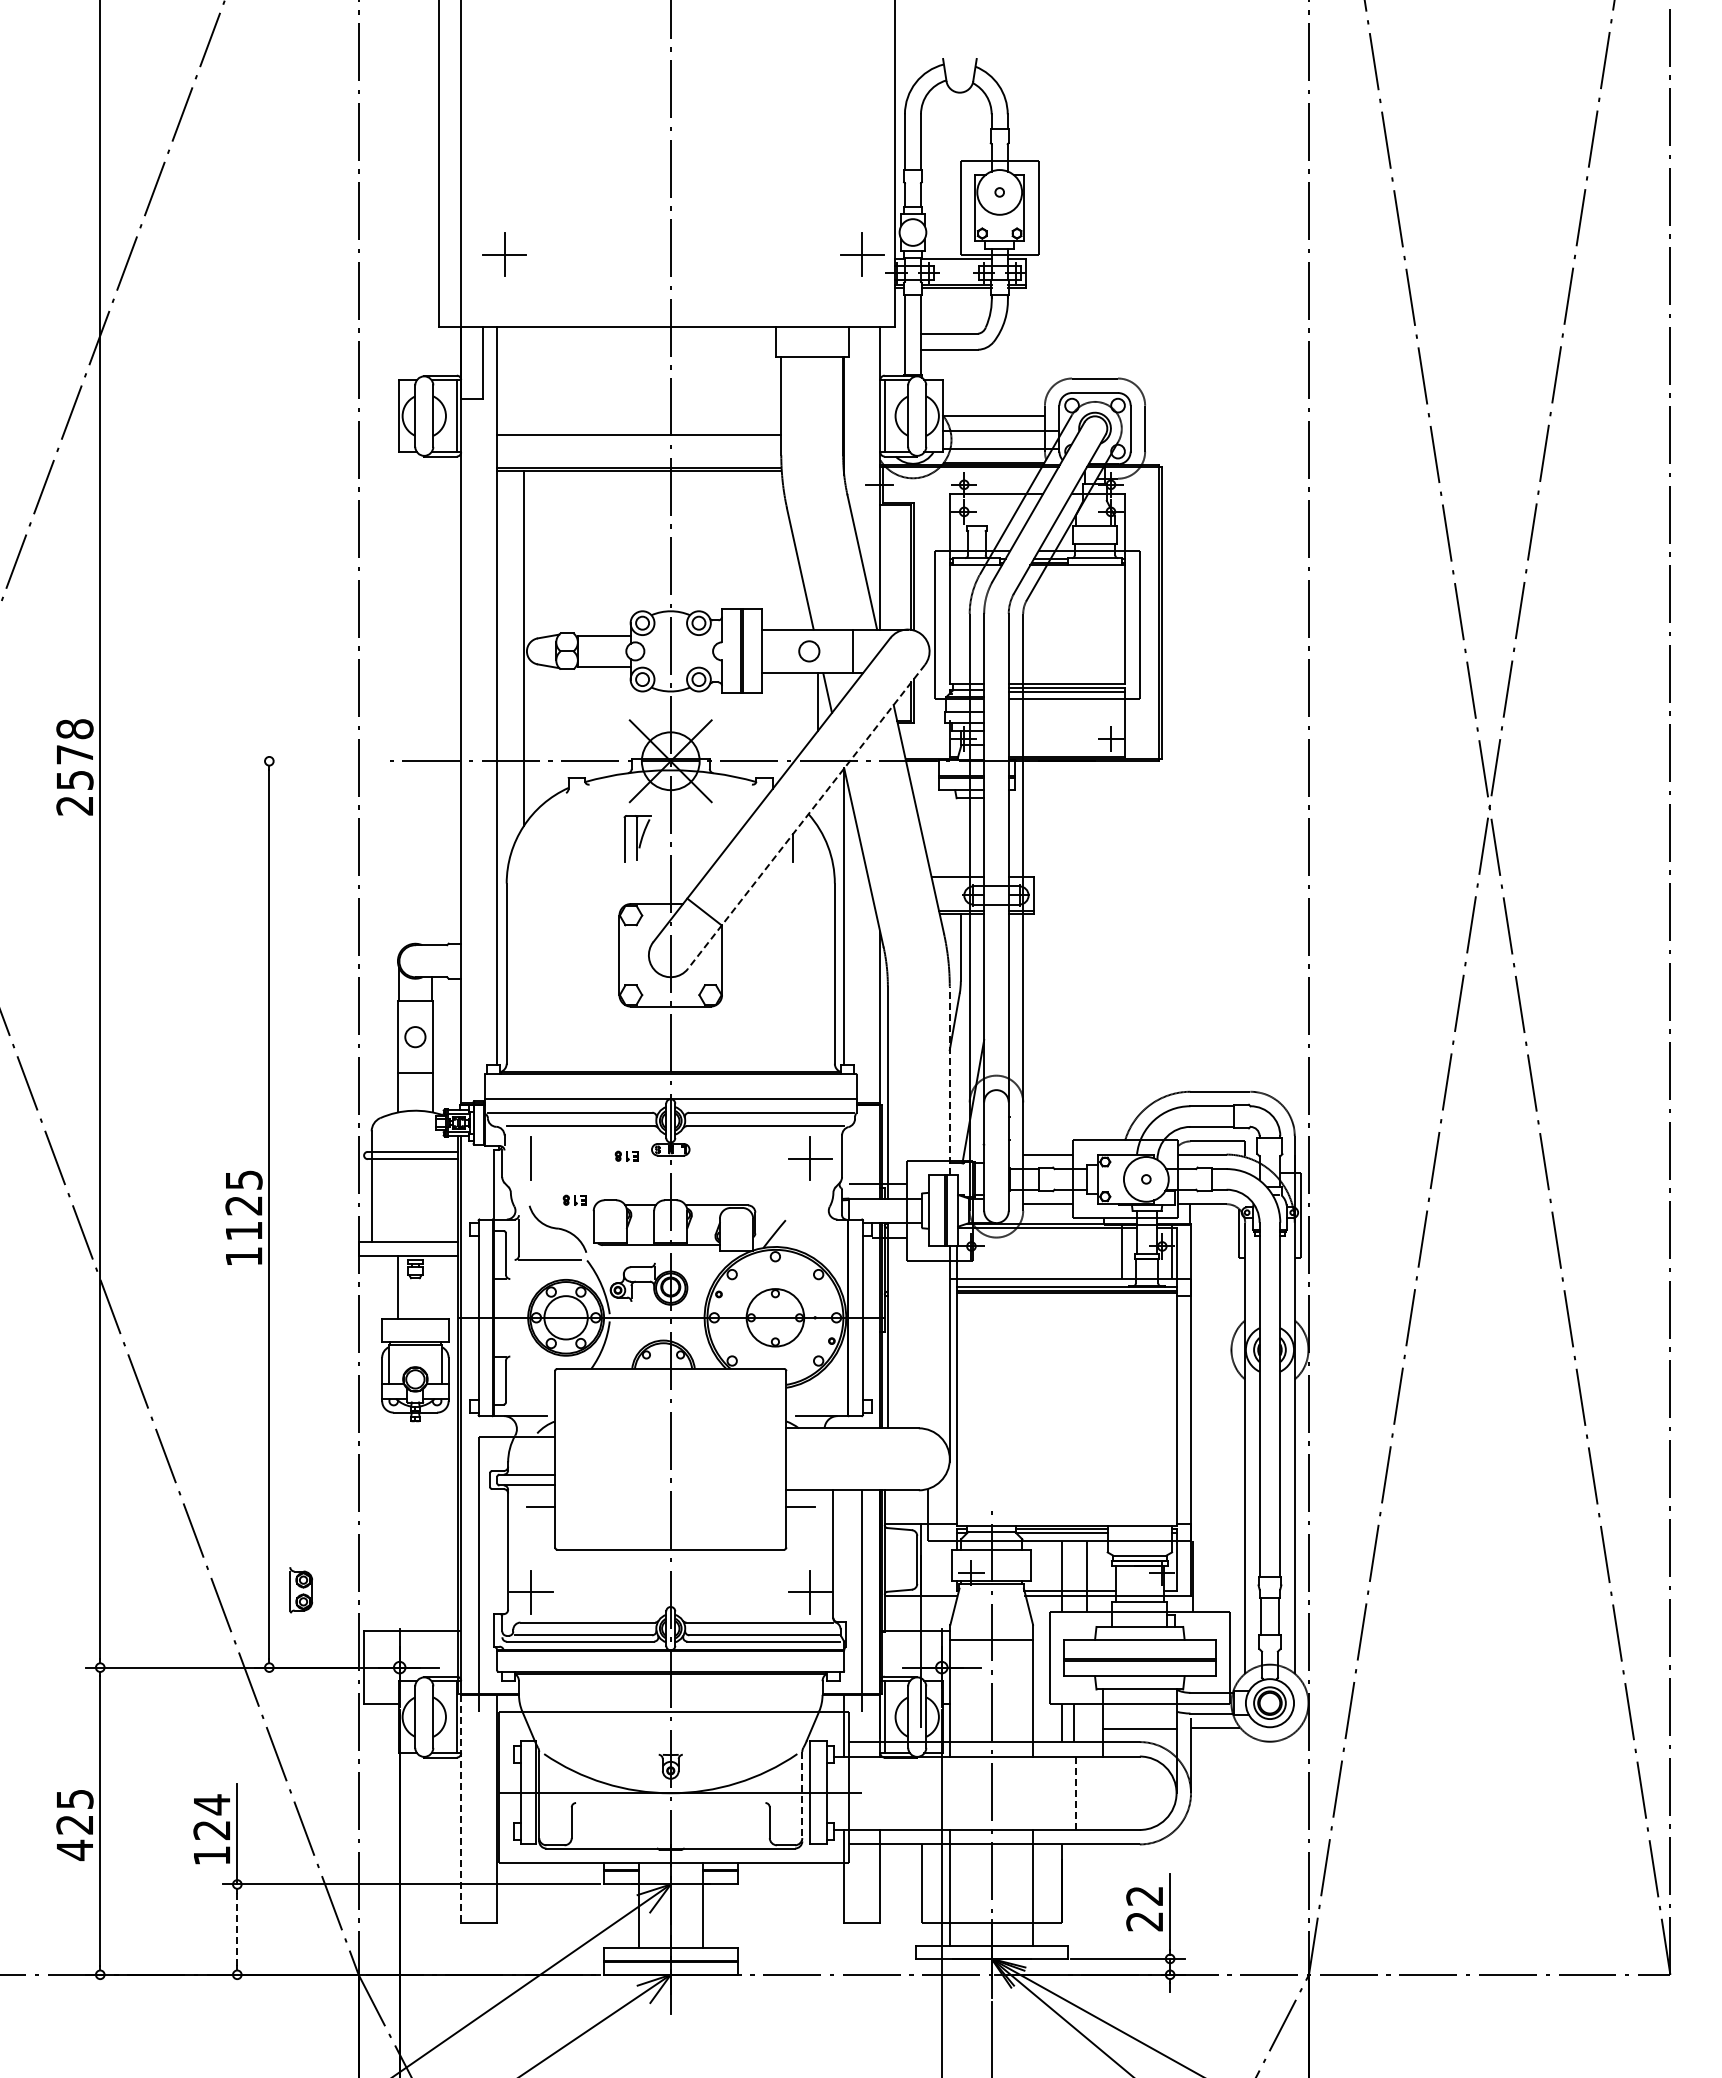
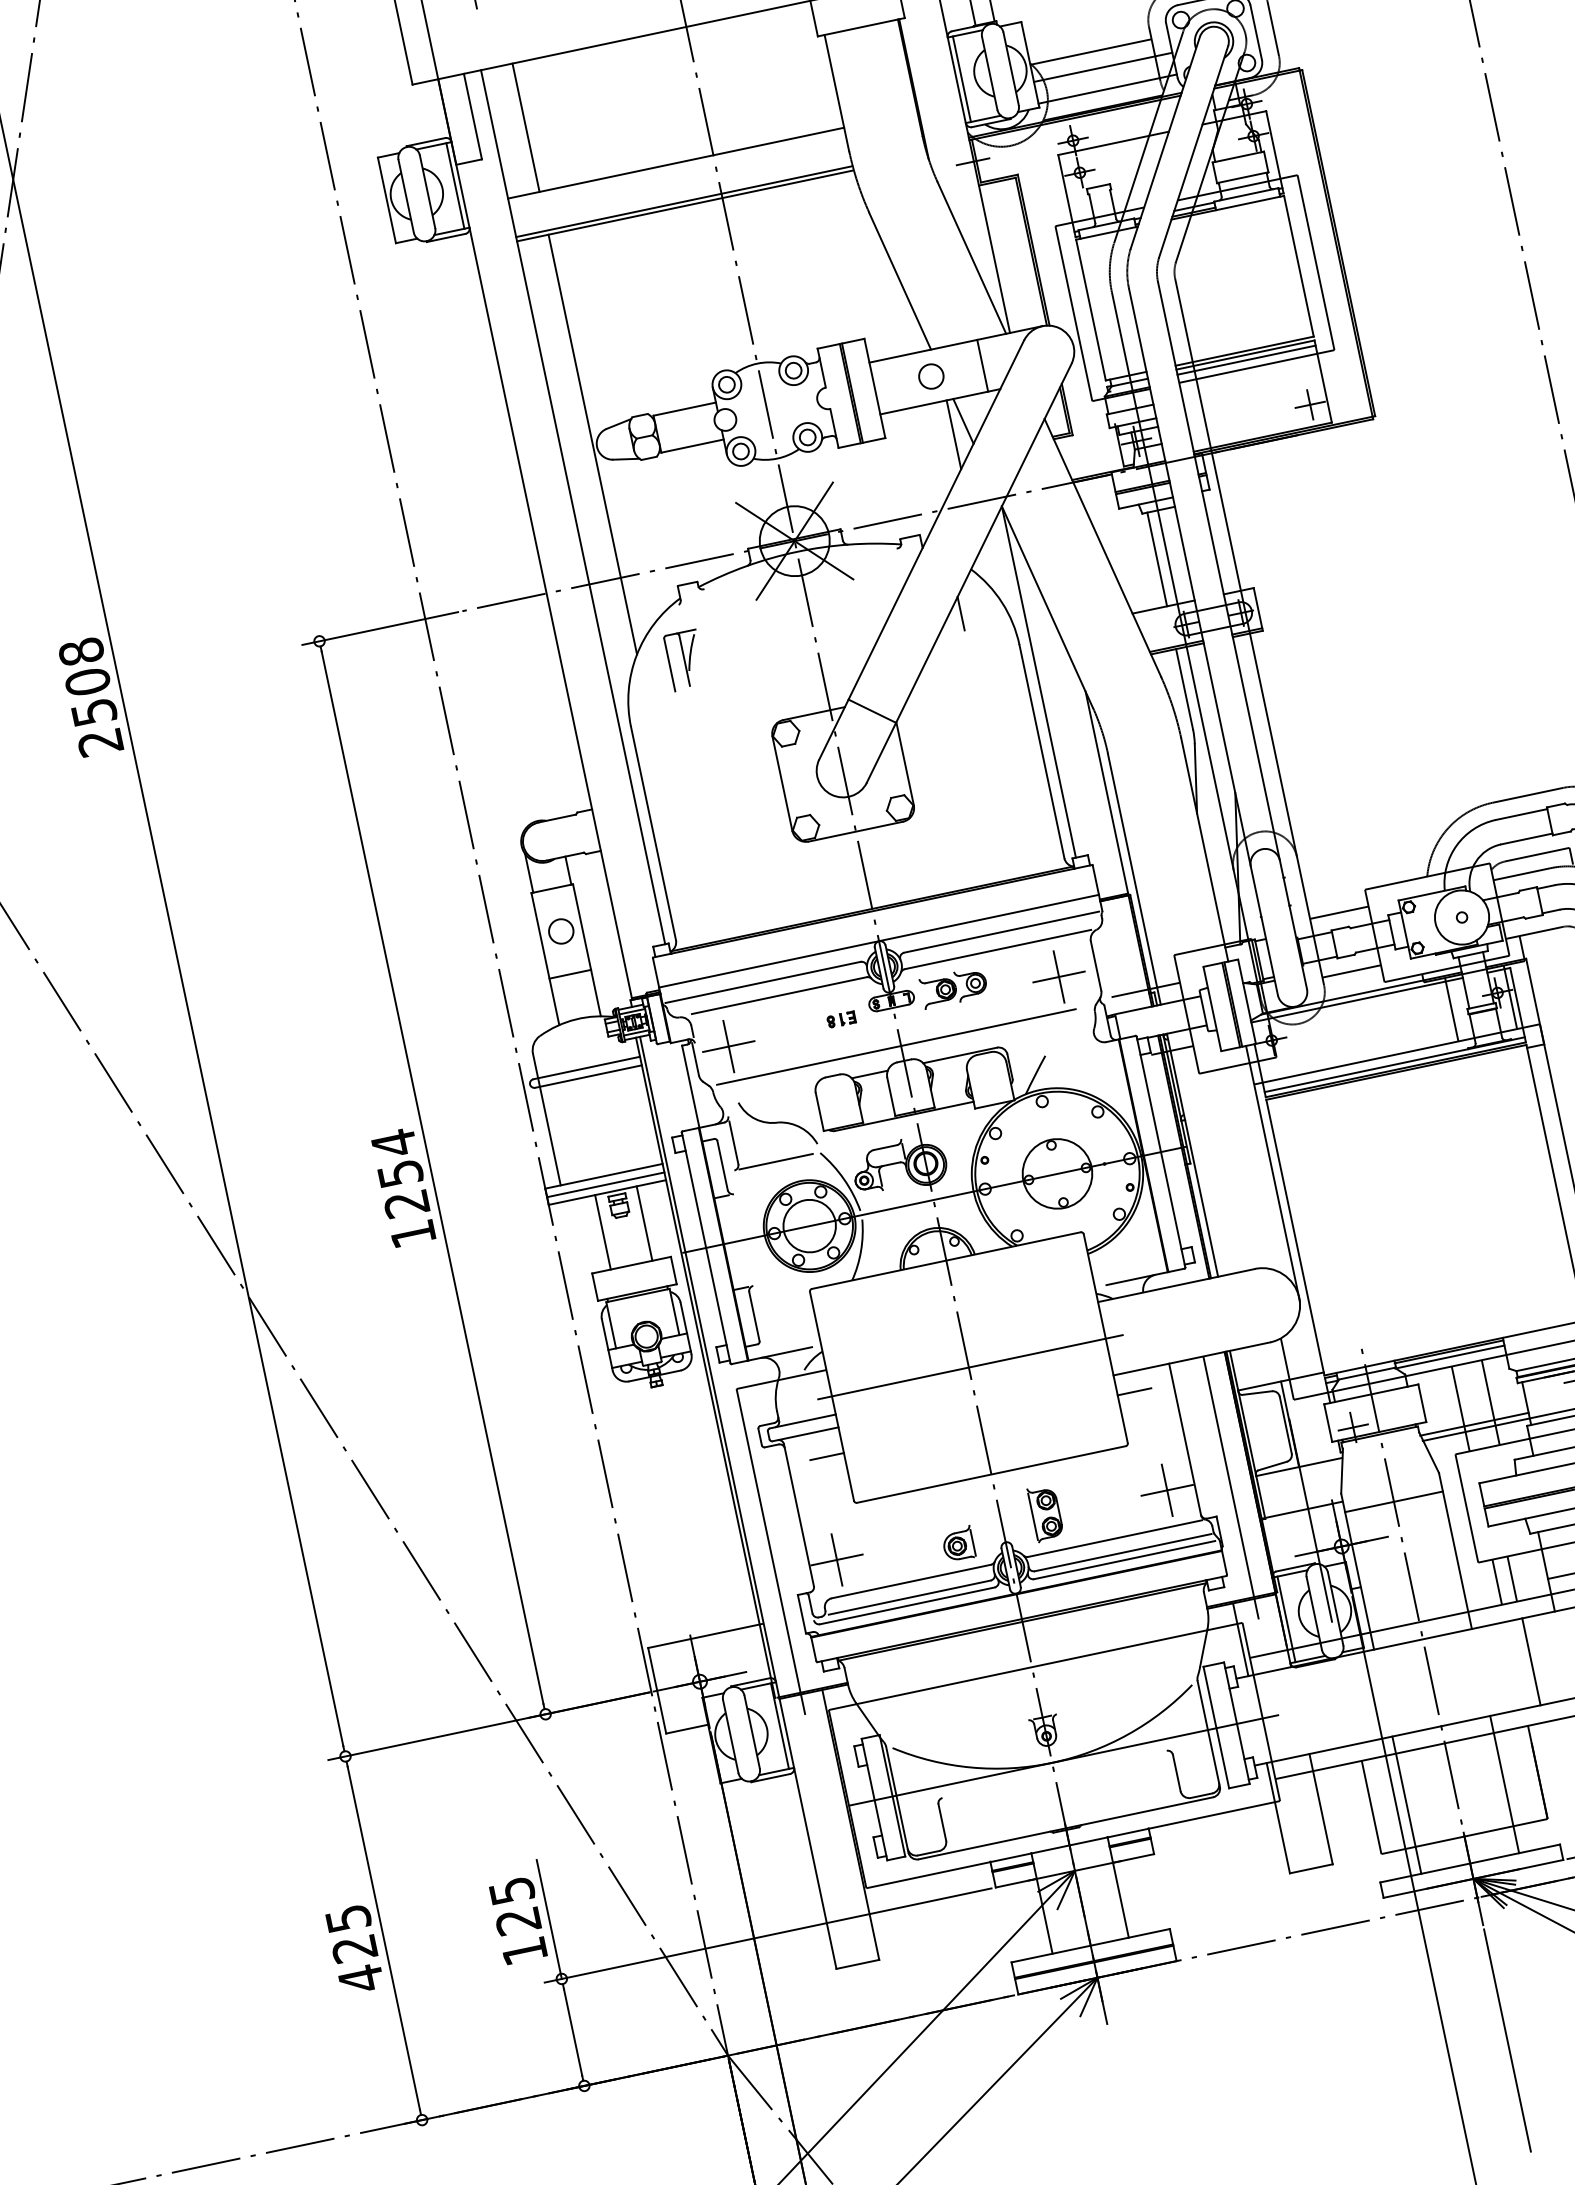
line: (523, 380) -> (525, 127), added
text: (74, 754) -> (87, 681), 2578 -> 2508
line: (320, 761) -> (380, 628), added
line: (806, 816) -> (969, 572), dashed -> solid
line: (960, 837) -> (1156, 559), added
part: (637, 838) -> (684, 659), moved
line: (949, 1080) -> (1204, 849), dashed -> solid
part: (723, 1149) -> (954, 987), added
line: (530, 1158) -> (727, 1046), added
line: (666, 1187) -> (896, 1046), added
part: (574, 1199) -> (790, 1083), removed
text: (243, 1204) -> (399, 1172), 1125 -> 1254
line: (407, 1249) -> (604, 1184), added
line: (432, 1287) -> (643, 1223), added
line: (671, 1459) -> (969, 1367), added
part: (301, 1590) -> (1046, 1513), moved
part: (632, 1600) -> (958, 1544), added
line: (1075, 1793) -> (1531, 1662), dashed -> solid
line: (802, 1796) -> (1208, 1733), dashed -> solid
text: (212, 1804) -> (512, 1890), 124 -> 125
line: (461, 1809) -> (808, 1834), dashed -> solid
line: (237, 1929) -> (573, 2032), dashed -> solid

